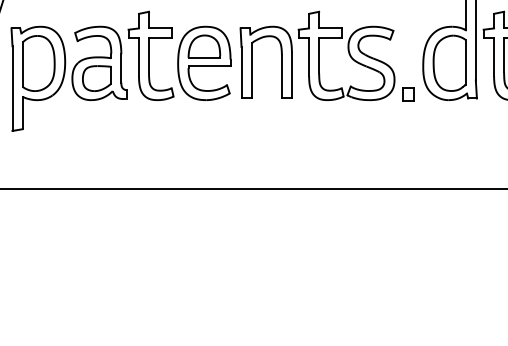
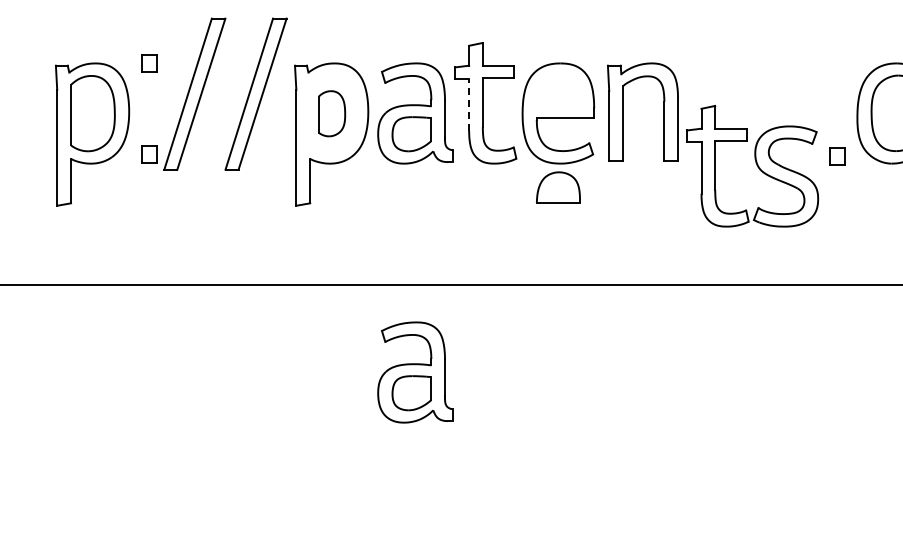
part: (204, 46) -> (558, 187), moved
line: (139, 56) -> (469, 104), solid -> dashed
part: (346, 56) -> (752, 166), moved
part: (38, 63) -> (331, 113), size x0.6
part: (99, 253) -> (415, 372), added

